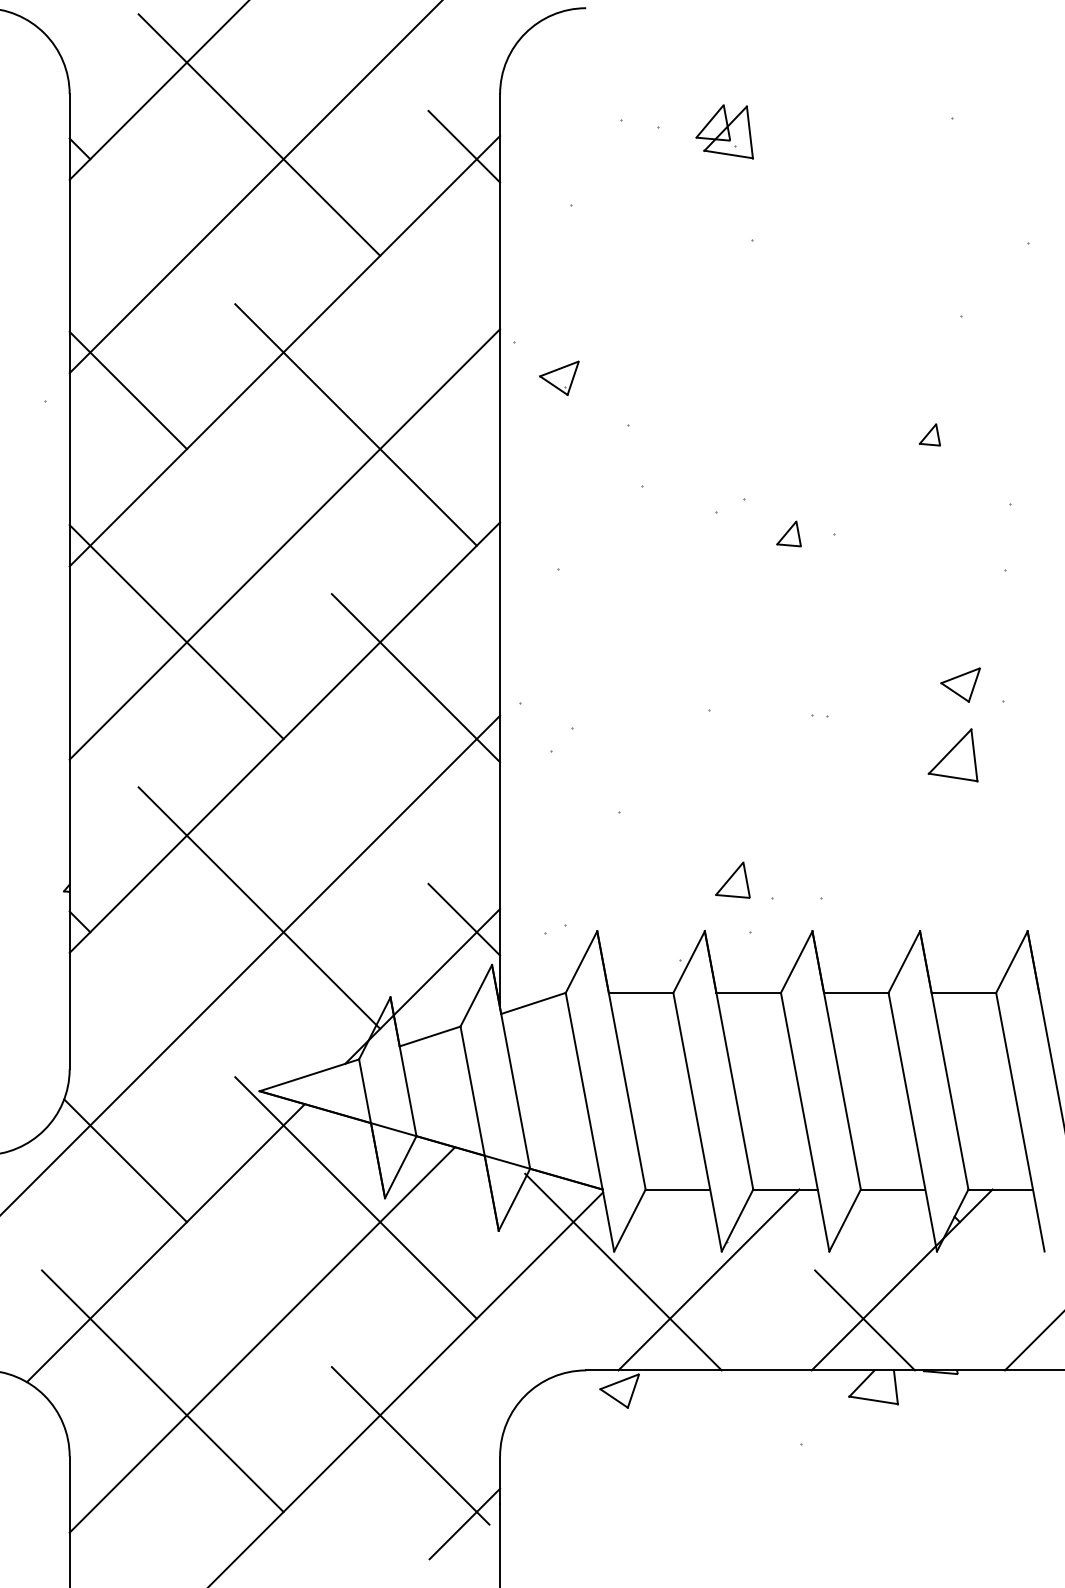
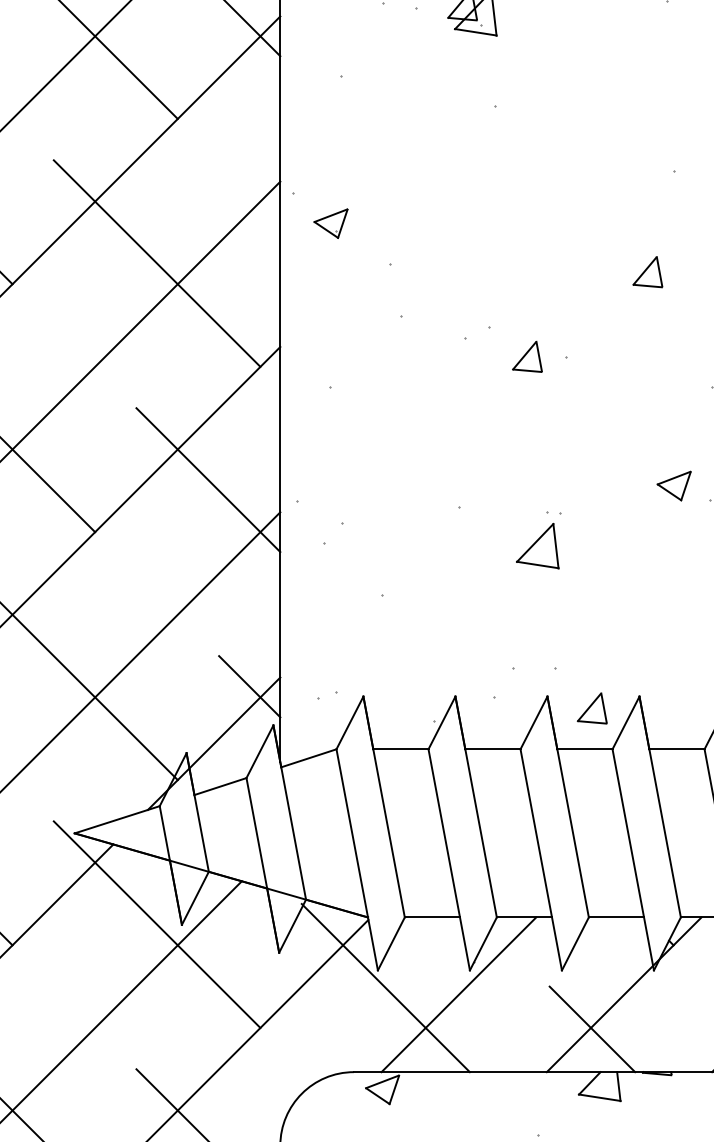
part: (929, 434) -> (647, 271), size x1.67
part: (788, 533) -> (526, 356), size x1.43
part: (952, 755) -> (537, 546), moved
part: (732, 879) -> (591, 707), moved

